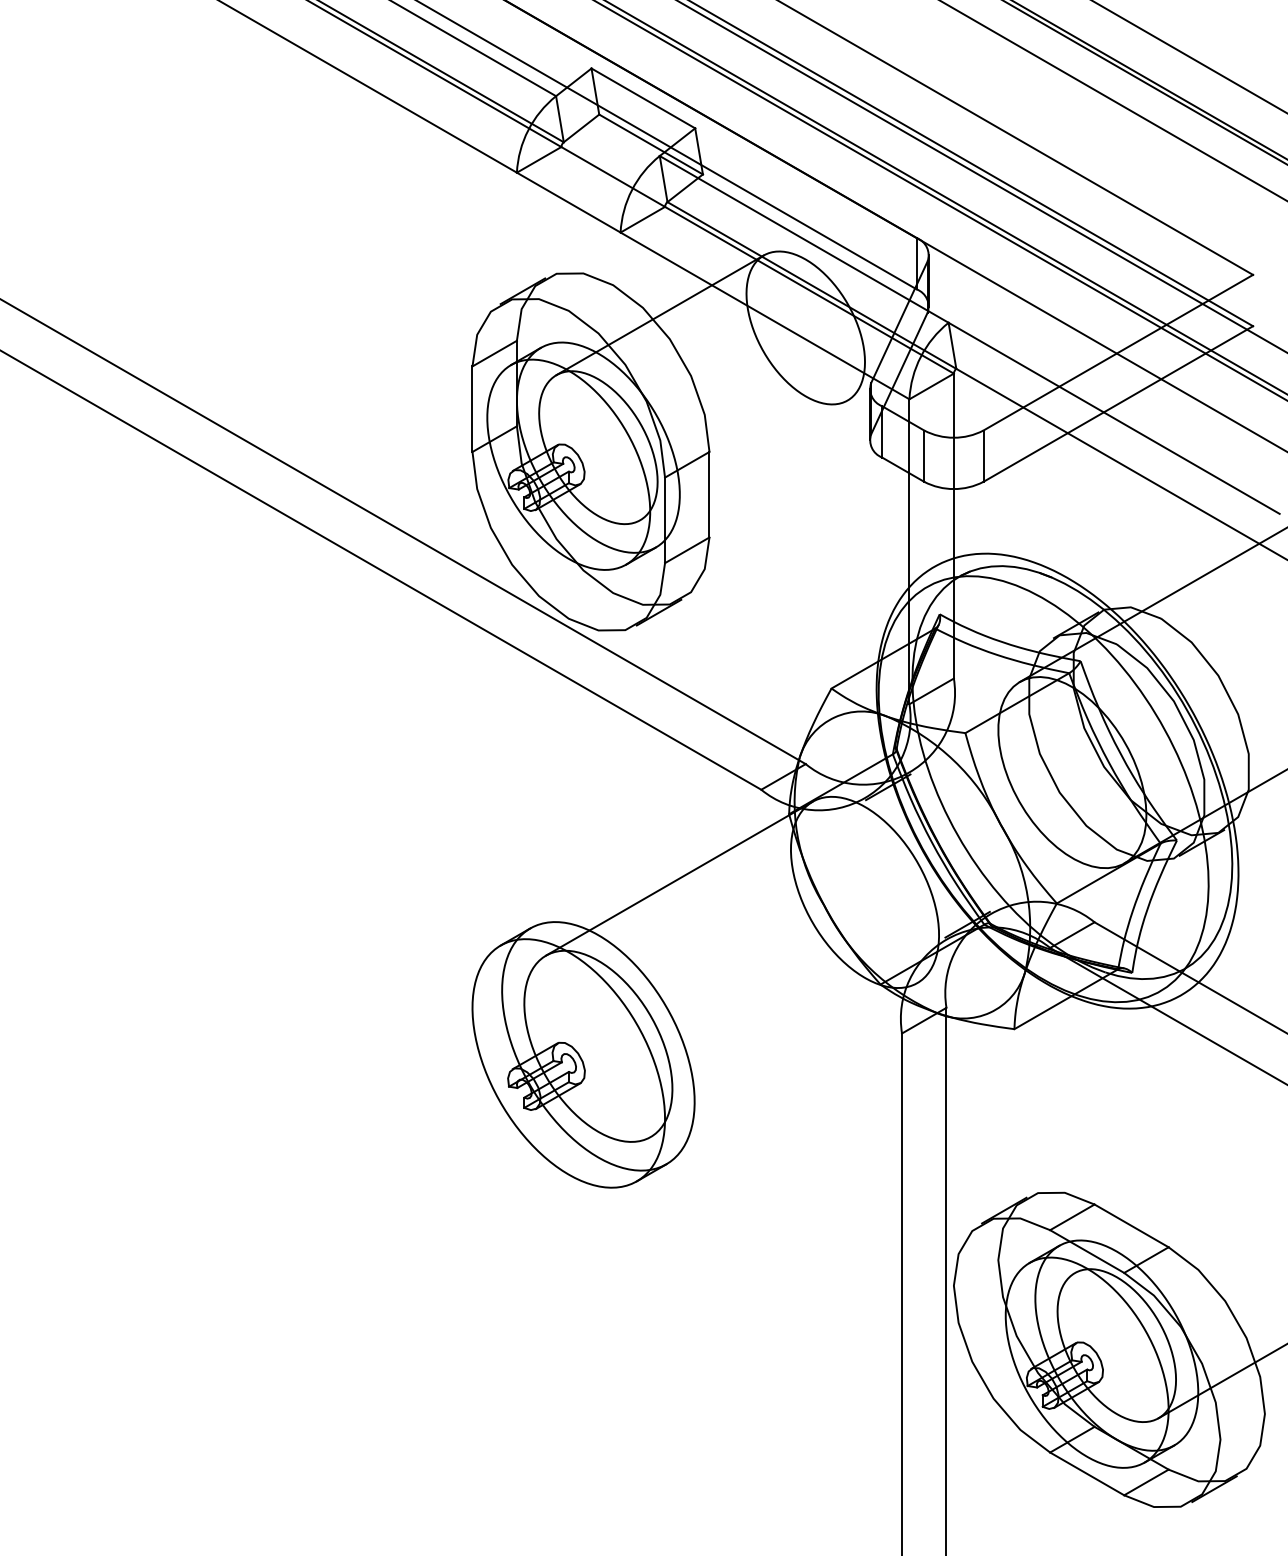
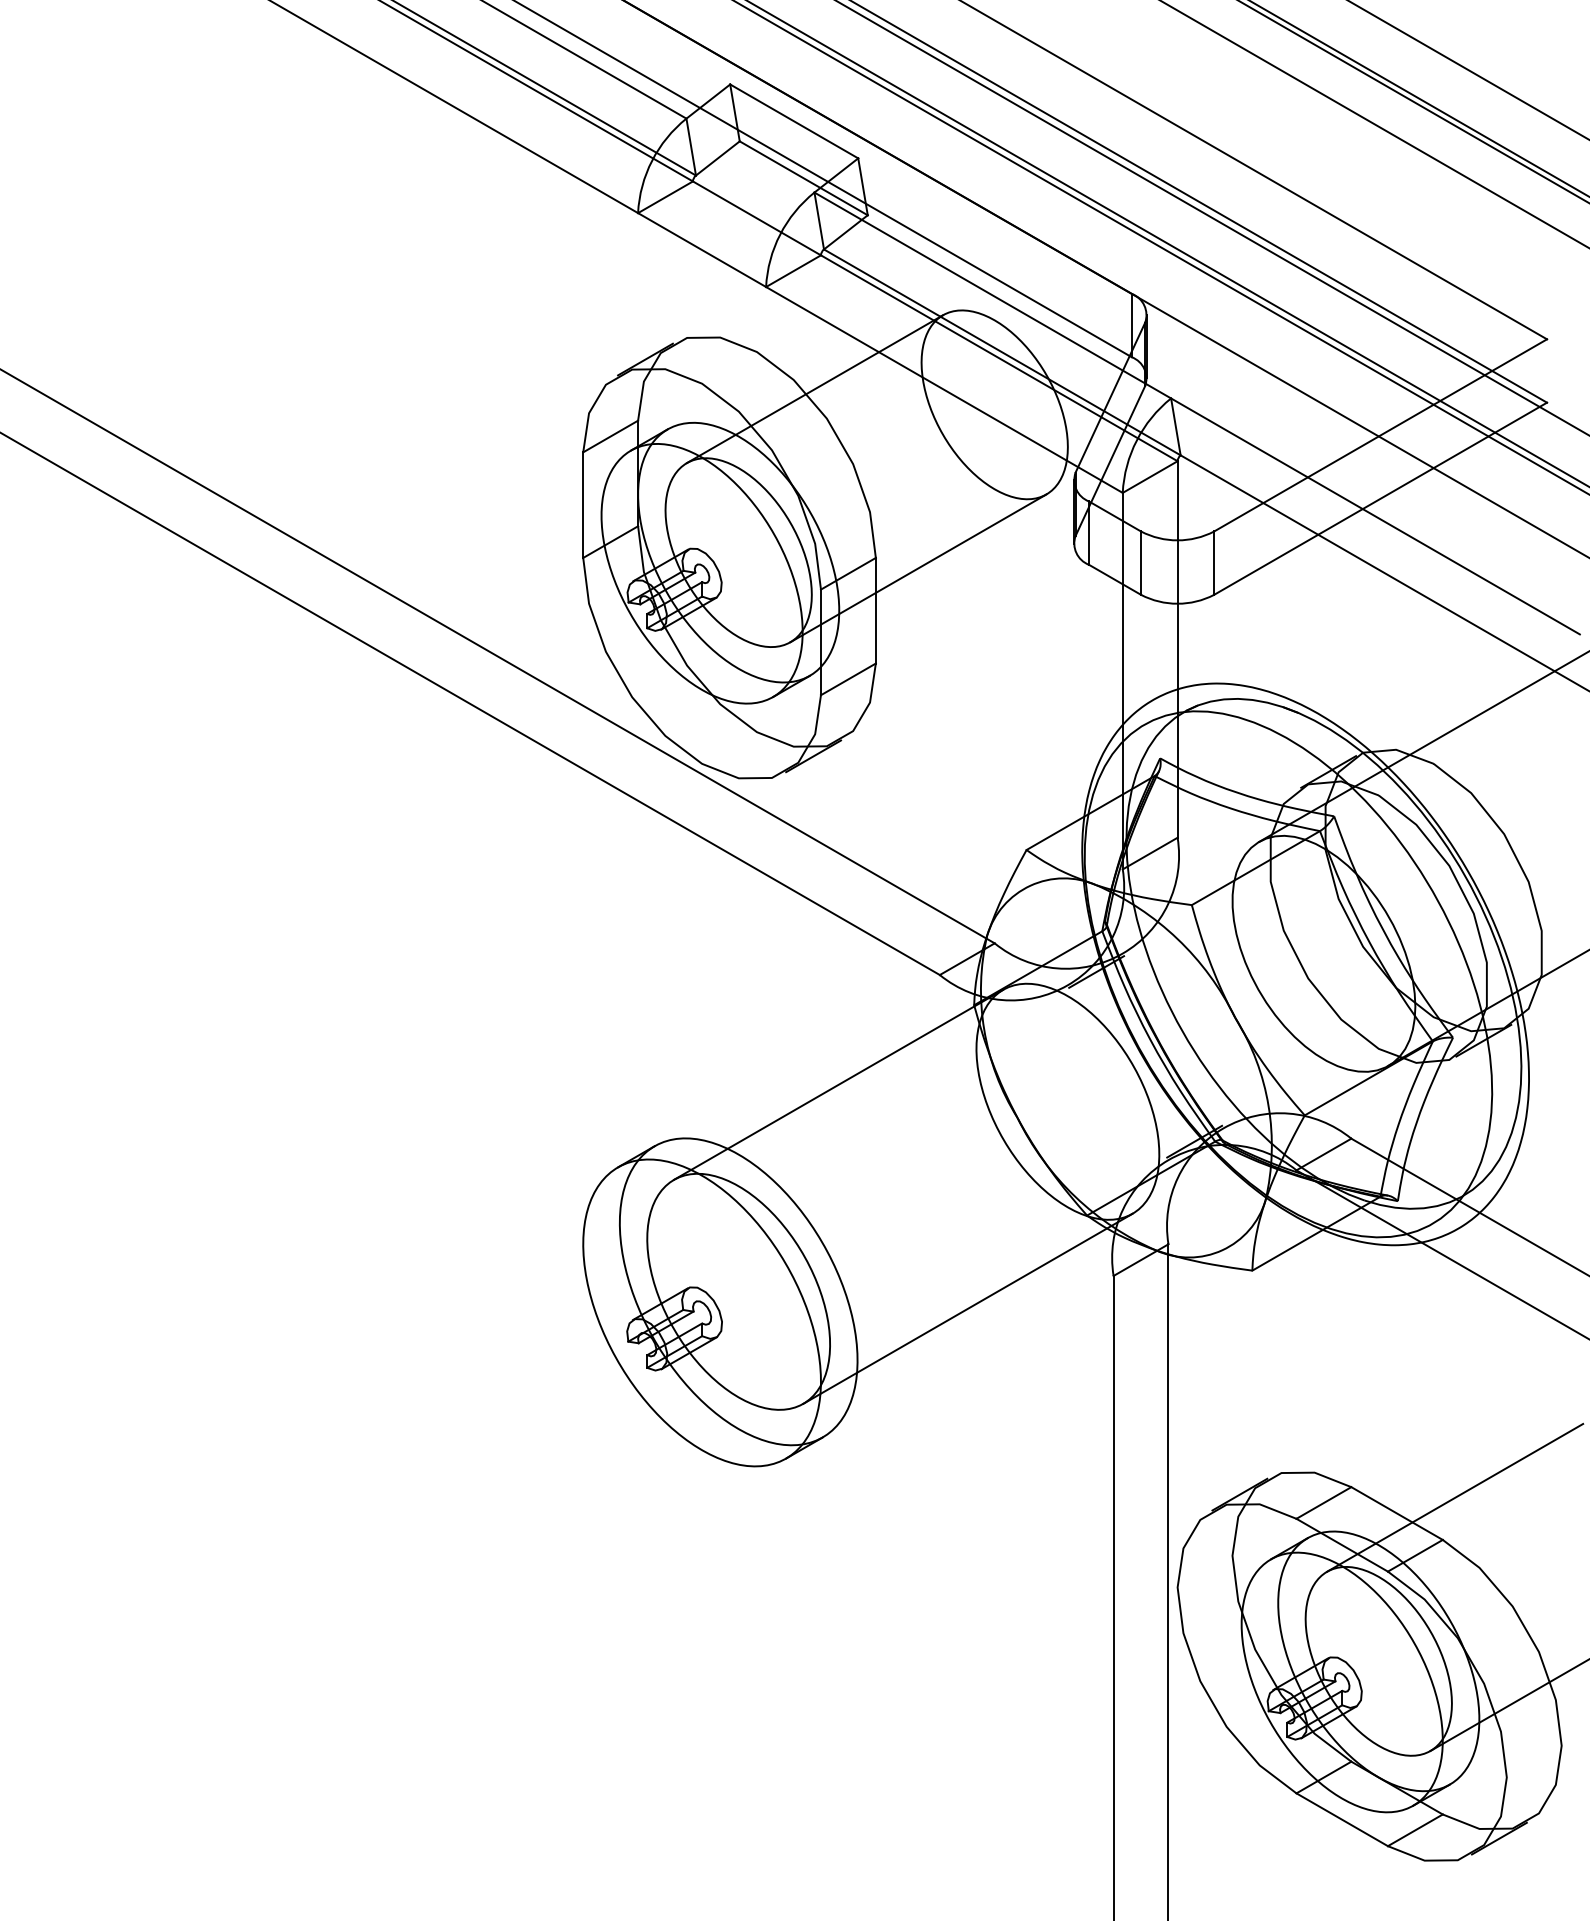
line: (744, 460) -> (918, 568), added
line: (783, 1059) -> (967, 1308), added
line: (1178, 1212) -> (1455, 1497), added

